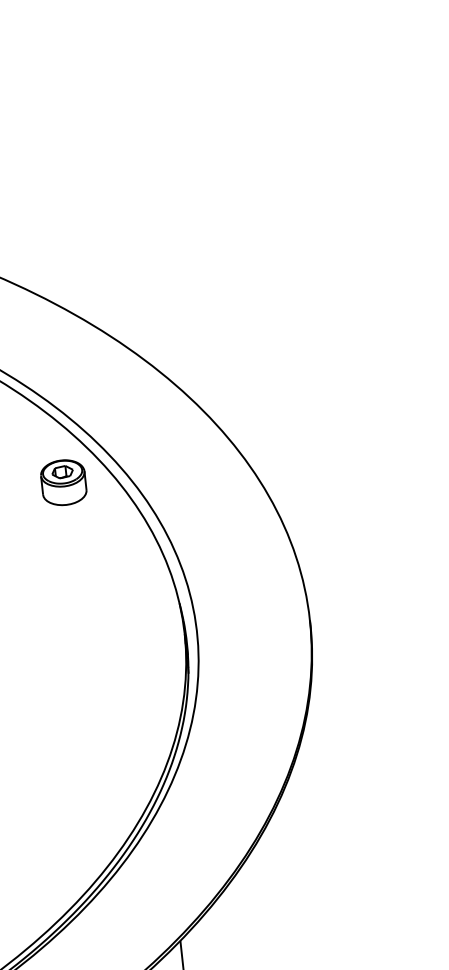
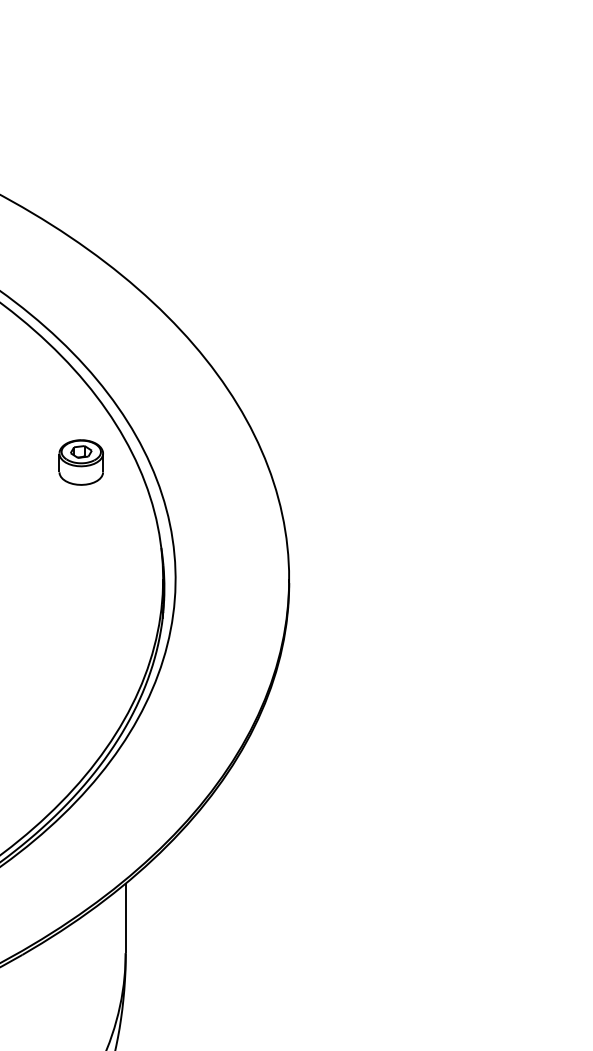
part: (62, 482) -> (80, 462), moved

